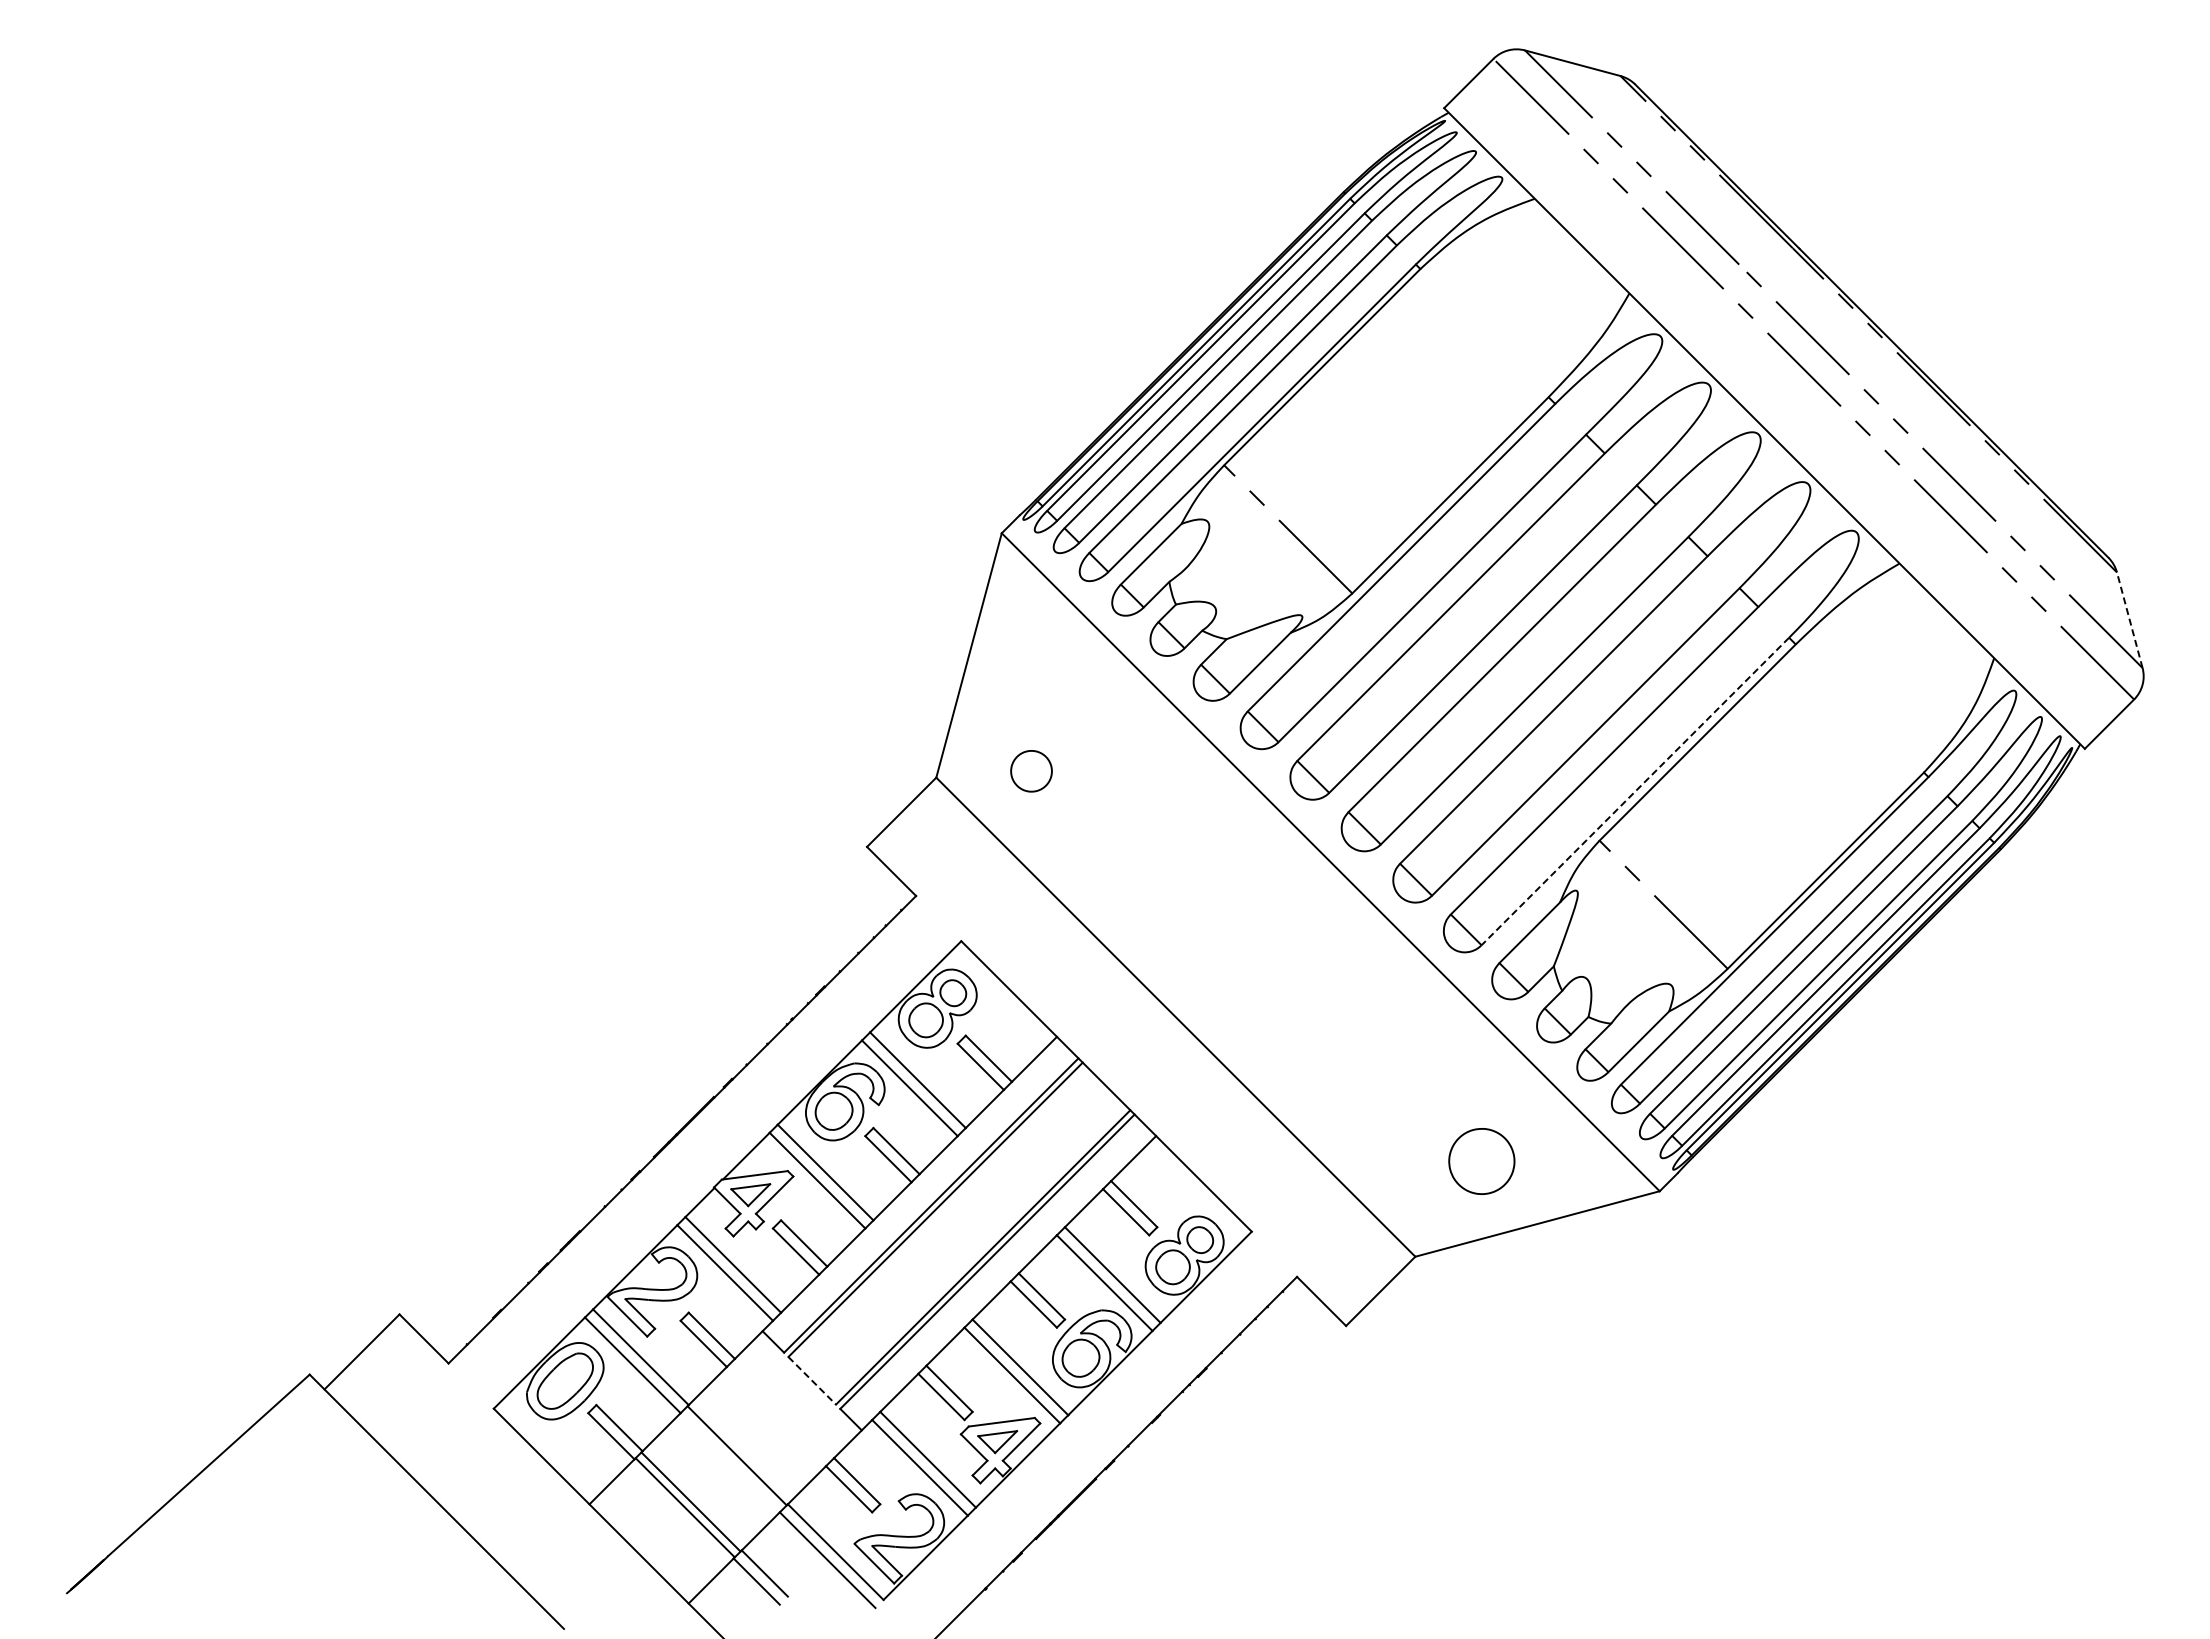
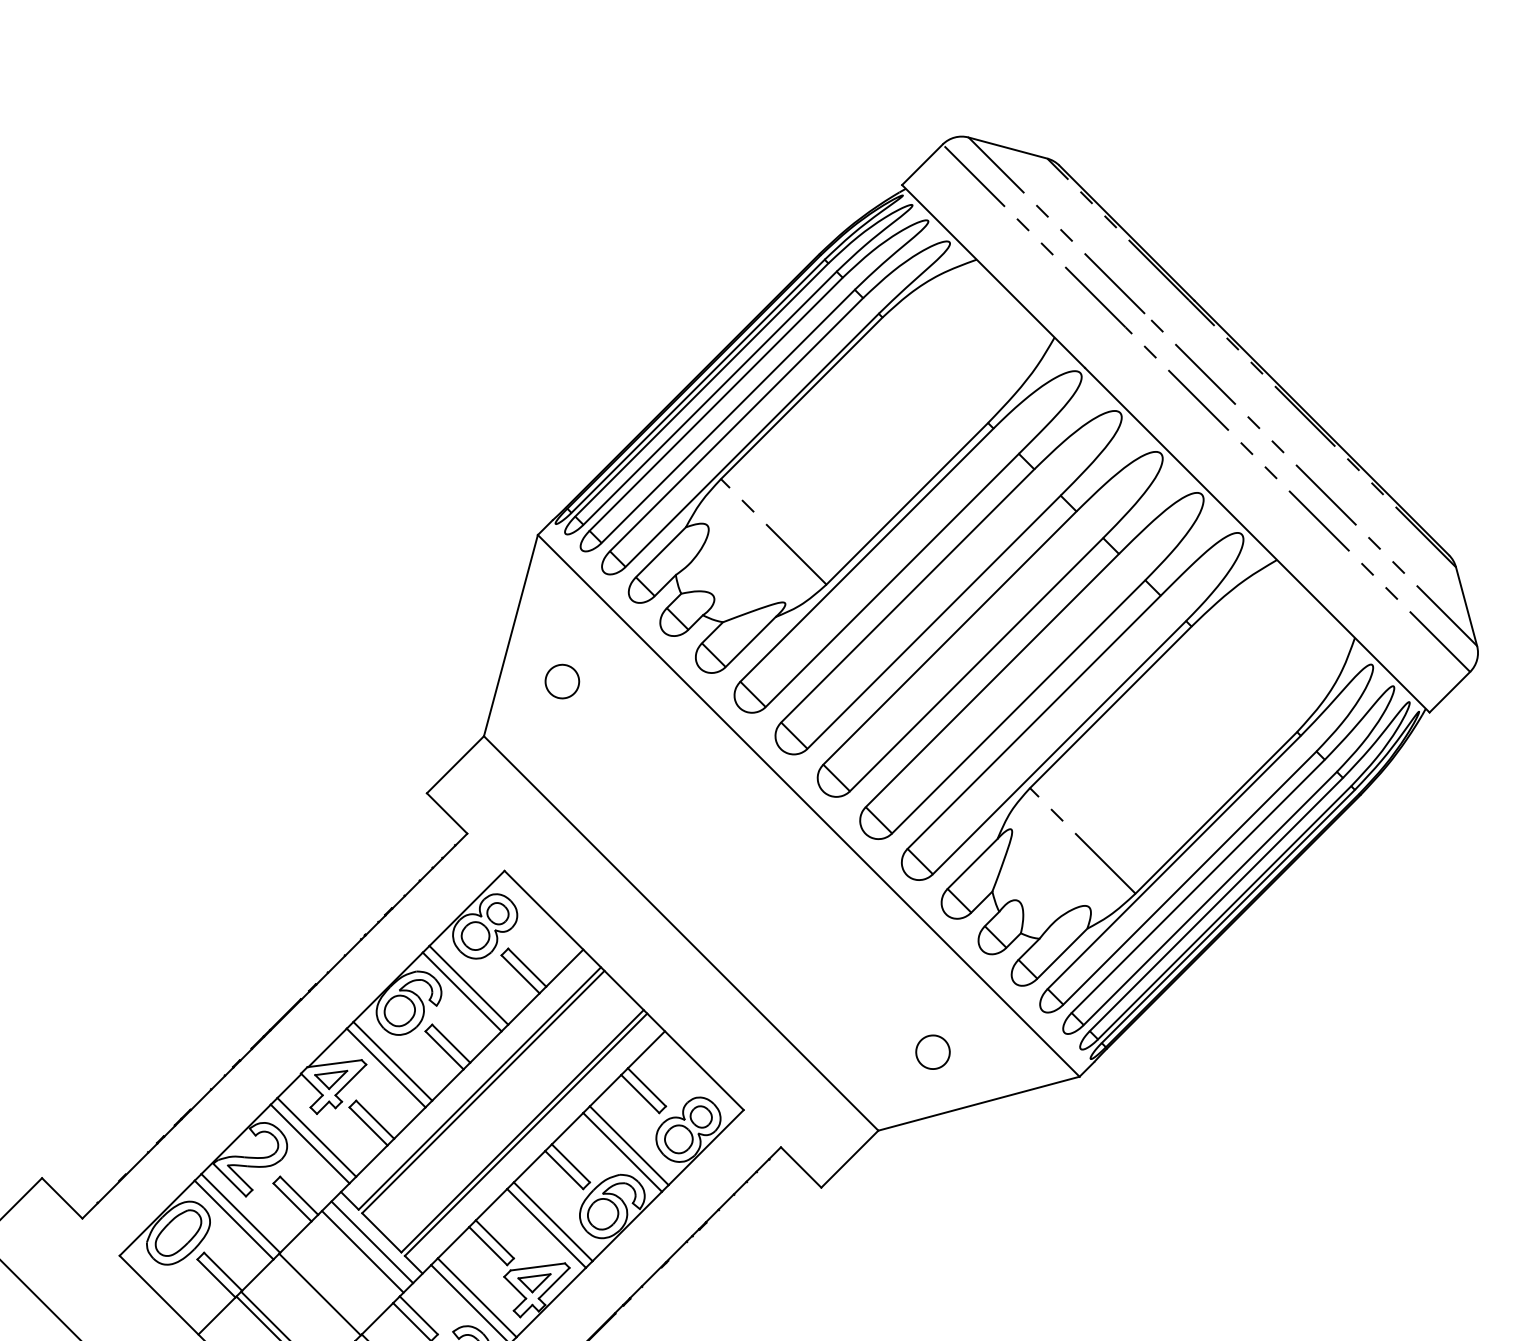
line: (2129, 619) -> (1466, 606), dashed -> solid
part: (1031, 771) -> (562, 681), moved
line: (1635, 791) -> (1059, 747), dashed -> solid
part: (1481, 1161) -> (932, 1052), size x0.62
line: (812, 1380) -> (382, 1232), dashed -> solid
line: (800, 1391) -> (372, 1241), added
line: (788, 1403) -> (362, 1251), added

